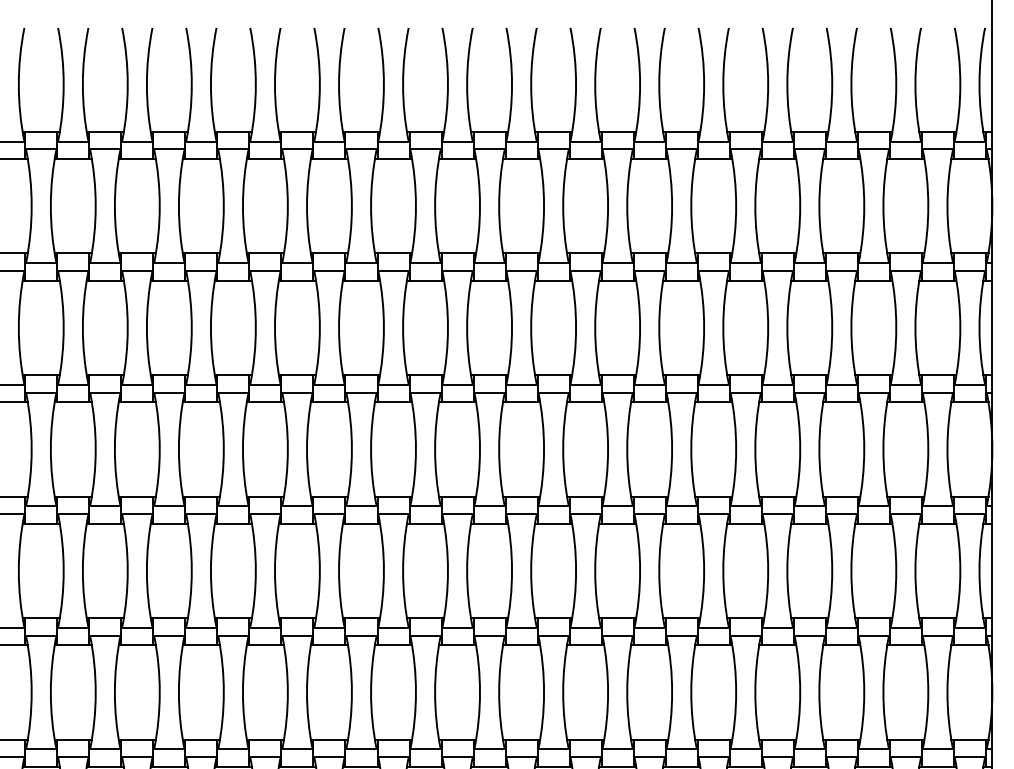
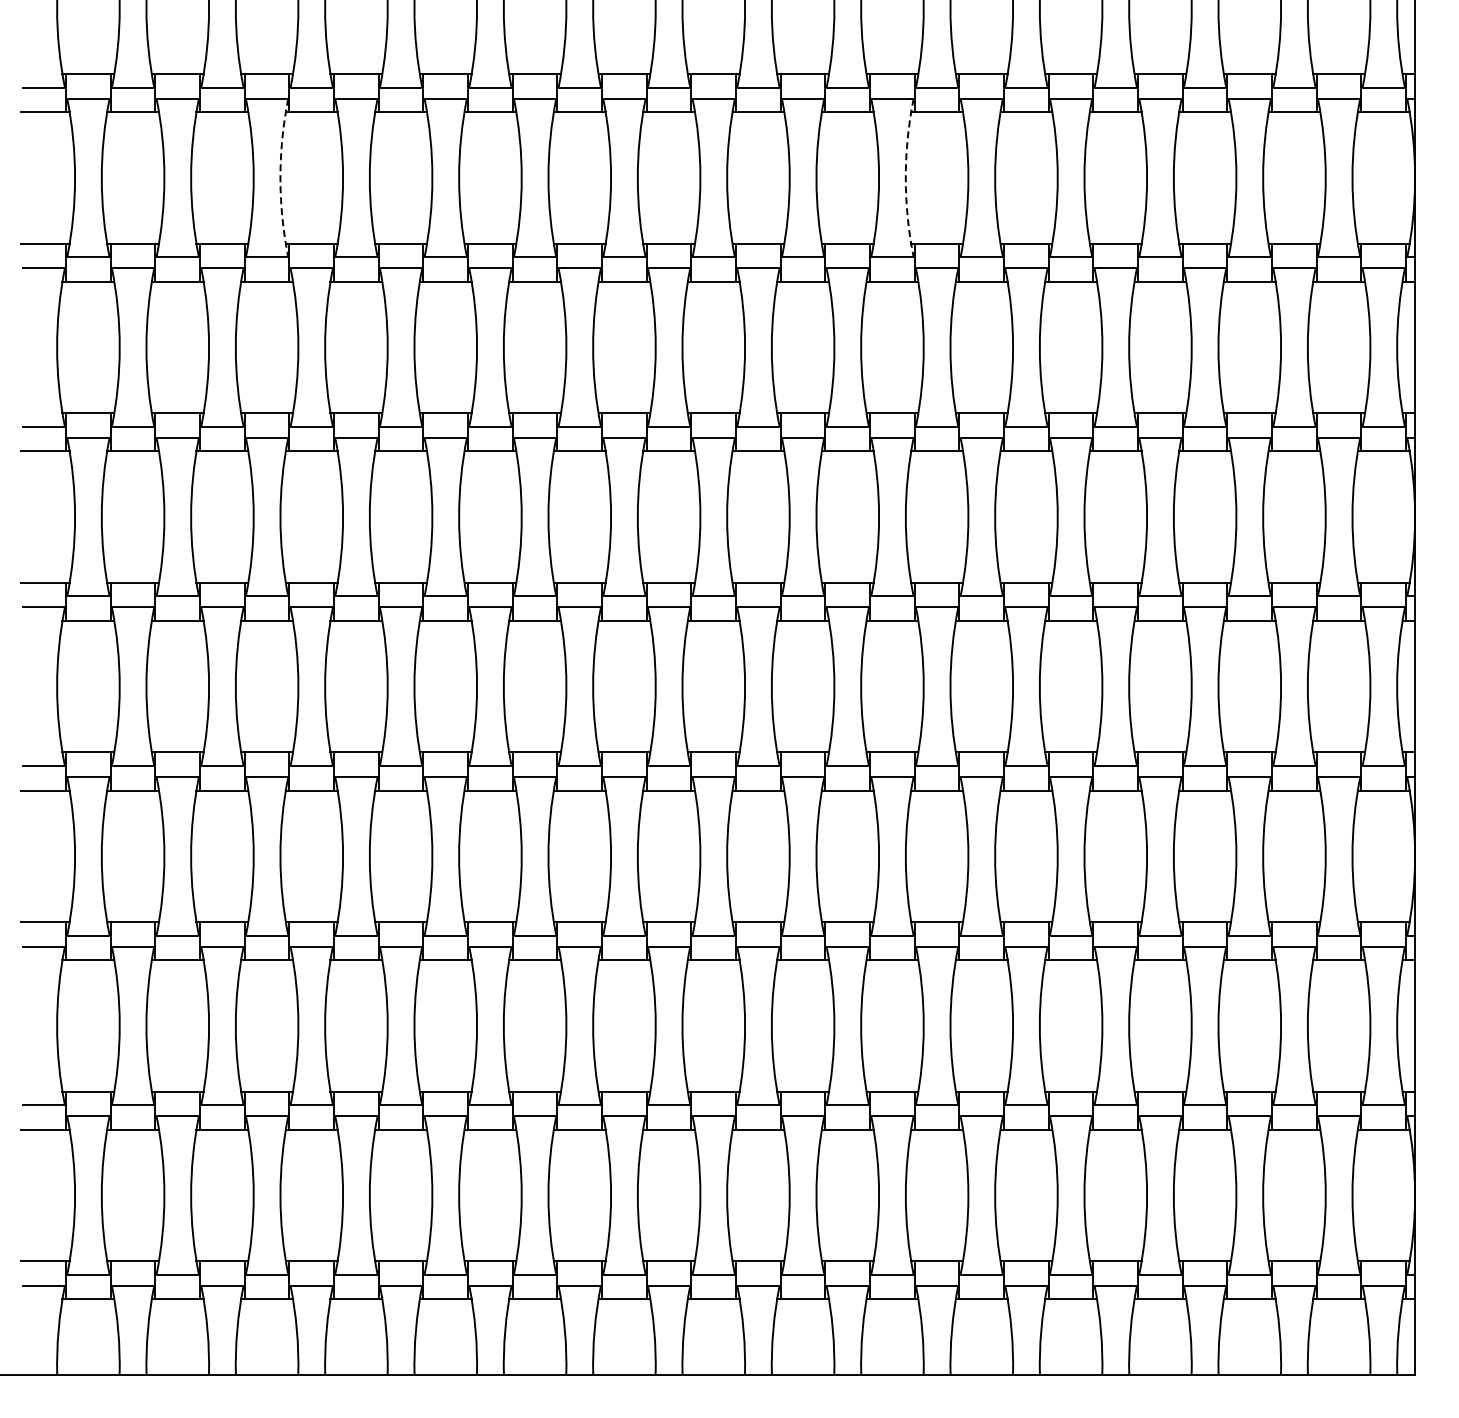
arc: (178, 205) -> (280, 177), solid -> dashed
arc: (627, 205) -> (905, 177), solid -> dashed

